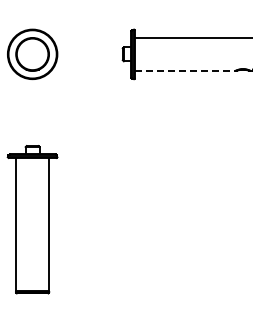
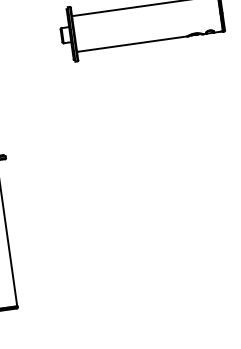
line: (185, 70) -> (132, 43), dashed -> solid

